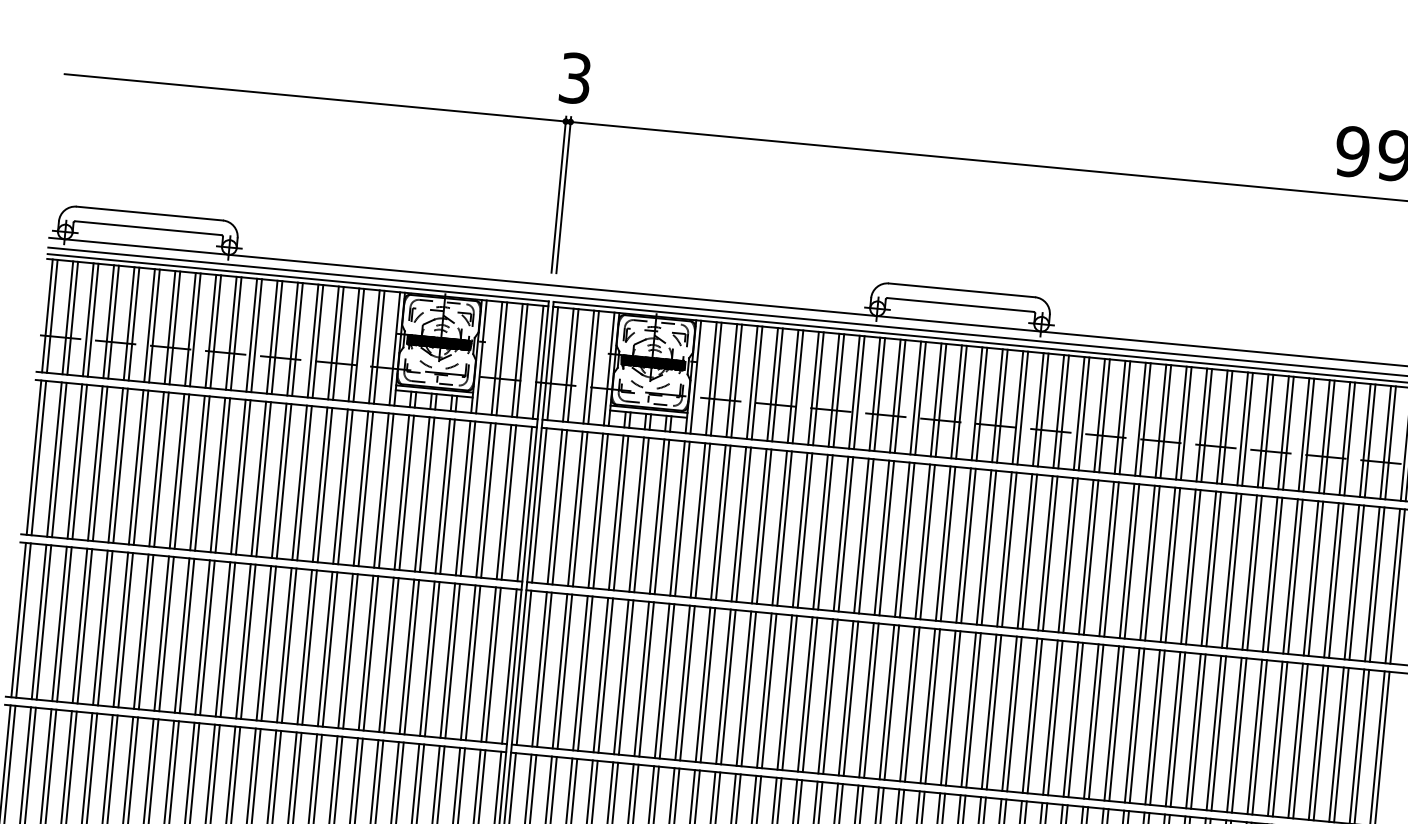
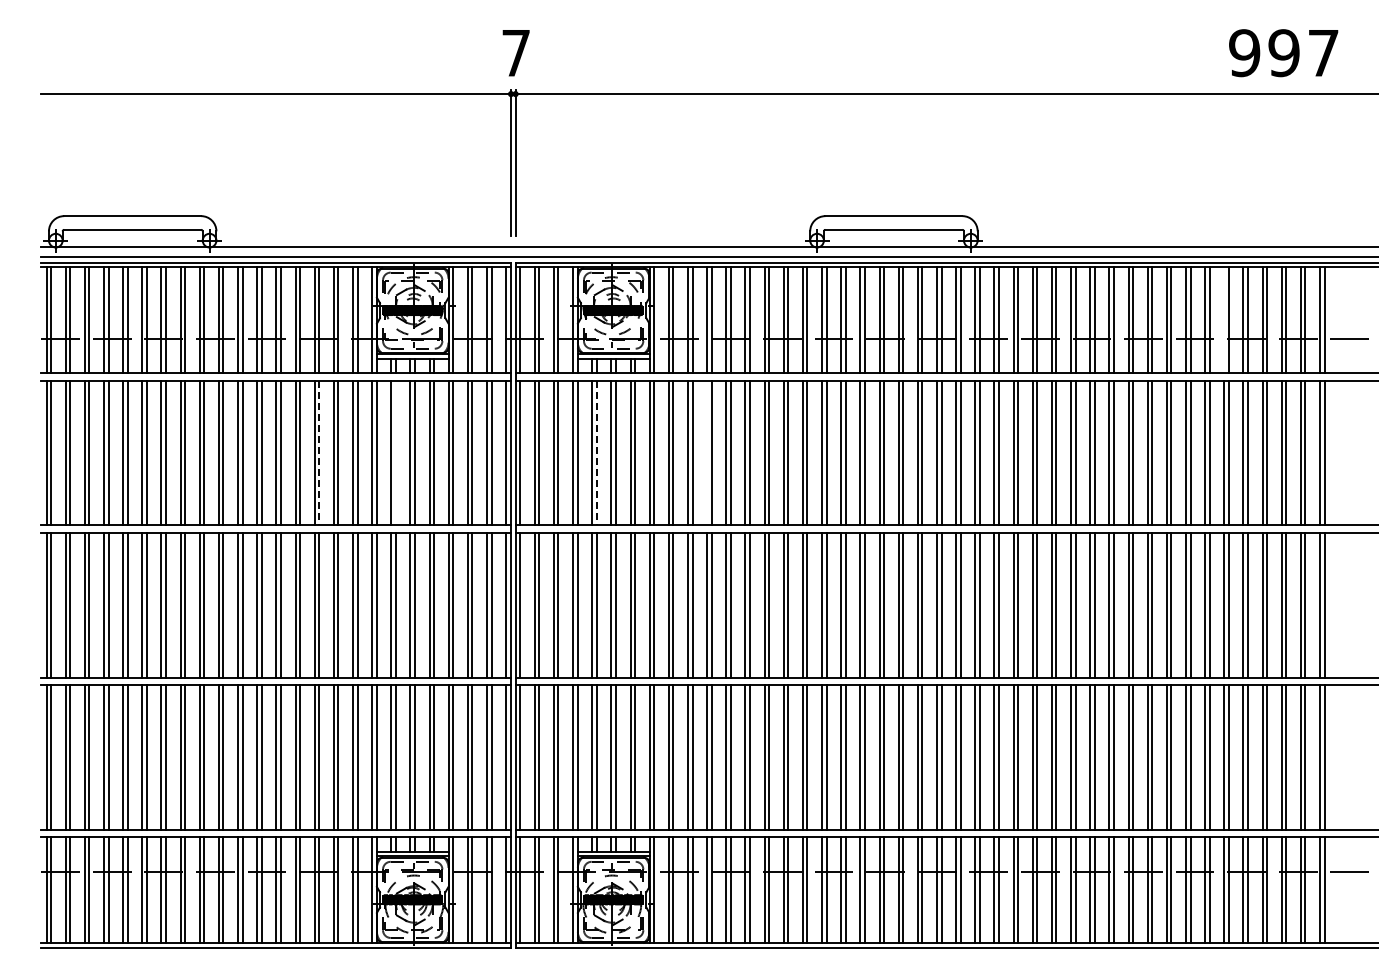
text: (574, 78) -> (515, 53), 3 -> 7
line: (1304, 435) -> (1224, 320), removed
line: (325, 485) -> (319, 453), solid -> dashed
line: (406, 492) -> (395, 452), removed
line: (620, 513) -> (596, 453), solid -> dashed
line: (739, 523) -> (707, 452), removed

